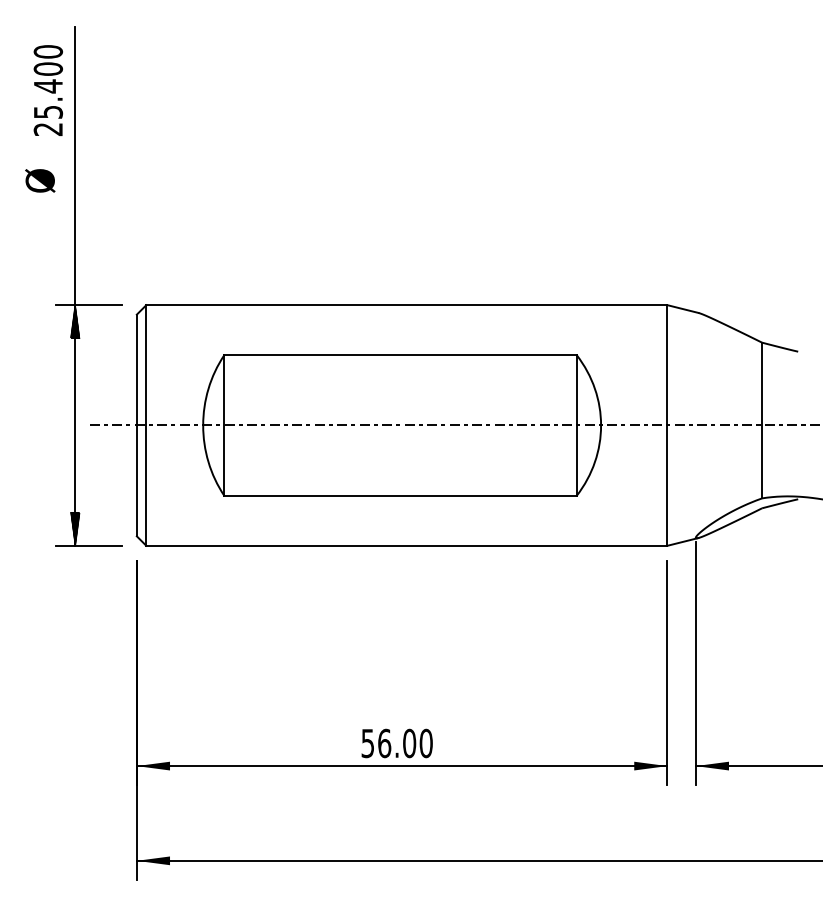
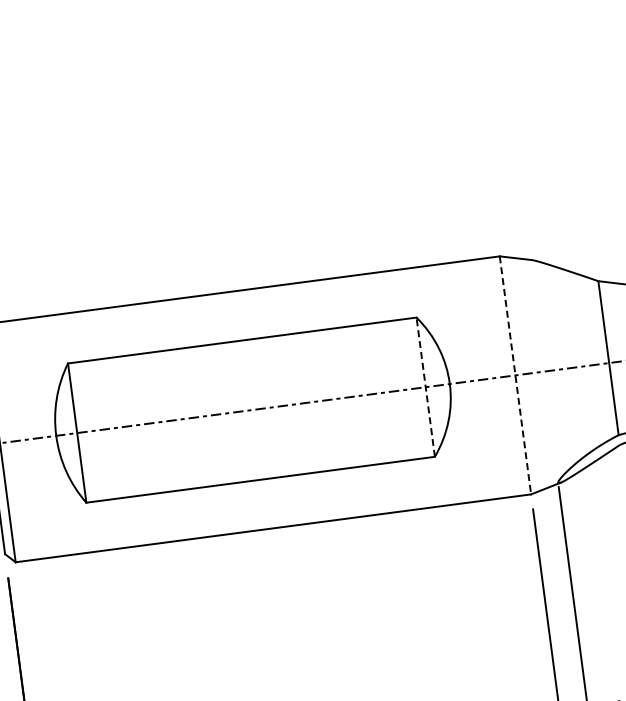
line: (576, 424) -> (425, 386), solid -> dashed
line: (667, 425) -> (515, 375), solid -> dashed

